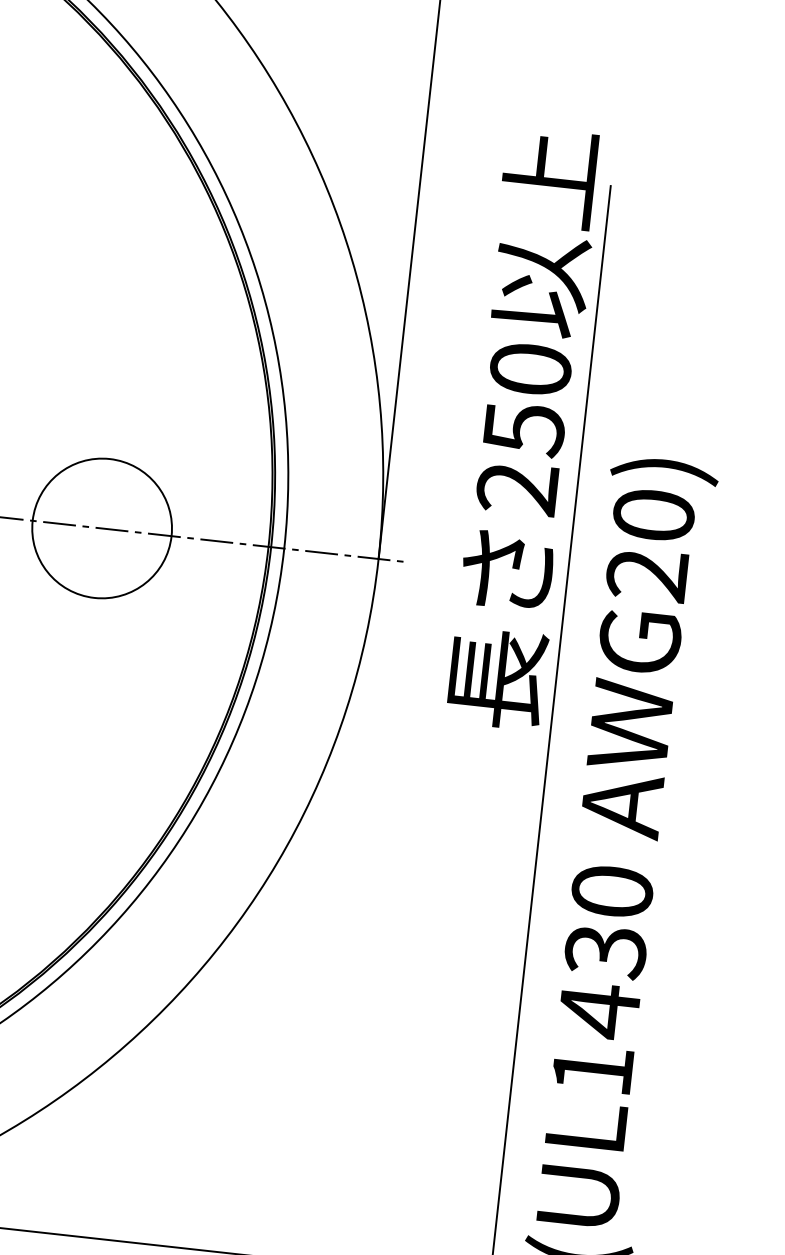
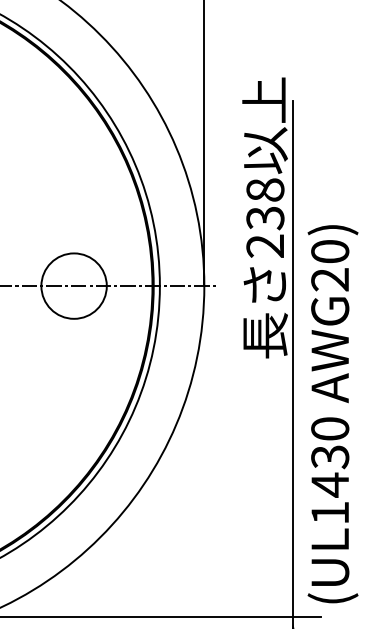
text: (527, 397) -> (265, 203), 250 -> 238

